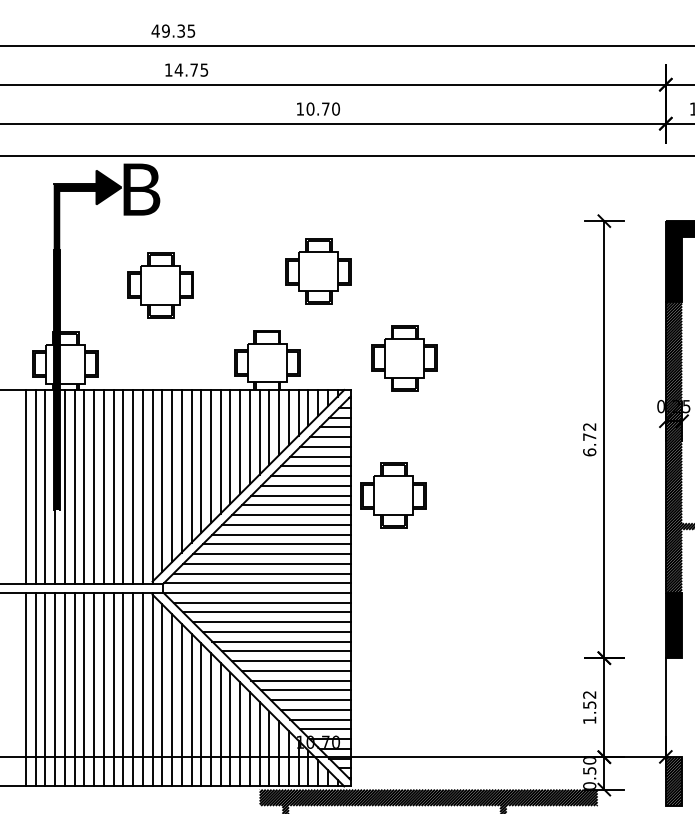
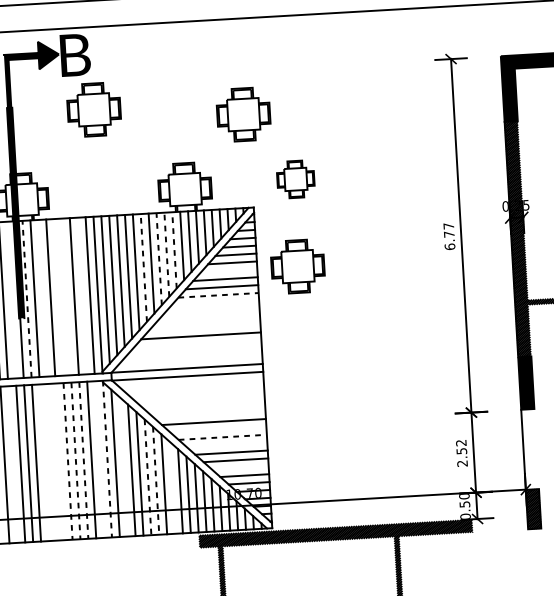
part: (318, 271) -> (243, 114), moved
part: (160, 285) -> (93, 110), moved
part: (404, 358) -> (295, 179), size x0.7
text: (589, 426) -> (448, 225), 6.72 -> 6.77
line: (249, 436) -> (174, 249), solid -> dashed
line: (240, 441) -> (167, 254), solid -> dashed
line: (230, 446) -> (159, 258), solid -> dashed
line: (210, 456) -> (143, 267), solid -> dashed
line: (315, 466) -> (228, 271), removed
line: (45, 486) -> (11, 299), removed
line: (64, 486) -> (26, 298), solid -> dashed
line: (84, 486) -> (42, 298), removed
line: (103, 486) -> (58, 297), removed
line: (113, 486) -> (66, 296), removed
line: (133, 486) -> (82, 295), removed
line: (301, 495) -> (218, 295), solid -> dashed
part: (393, 495) -> (297, 266), moved
line: (295, 505) -> (214, 303), removed
line: (290, 515) -> (210, 311), removed
line: (286, 524) -> (208, 319), removed
line: (281, 534) -> (204, 327), removed
line: (271, 554) -> (197, 344), removed
line: (266, 563) -> (193, 351), removed
line: (261, 573) -> (190, 360), removed
line: (261, 602) -> (191, 383), removed
line: (266, 612) -> (196, 391), removed
line: (271, 622) -> (200, 399), removed
line: (276, 631) -> (205, 406), removed
line: (281, 641) -> (209, 414), removed
line: (290, 661) -> (217, 429), removed
line: (296, 670) -> (223, 436), solid -> dashed
line: (300, 680) -> (226, 444), removed
line: (35, 689) -> (12, 464), removed
line: (74, 689) -> (44, 462), removed
line: (84, 689) -> (52, 462), removed
line: (94, 689) -> (60, 461), removed
line: (103, 689) -> (67, 461), solid -> dashed
line: (113, 689) -> (75, 460), solid -> dashed
line: (123, 689) -> (83, 460), solid -> dashed
line: (142, 689) -> (99, 459), removed
line: (152, 689) -> (107, 459), solid -> dashed
line: (172, 700) -> (124, 467), removed
line: (315, 709) -> (240, 467), removed
line: (201, 714) -> (148, 476), solid -> dashed
line: (210, 719) -> (155, 480), solid -> dashed
text: (589, 720) -> (462, 463), 1.52 -> 2.52
line: (230, 729) -> (172, 487), removed

